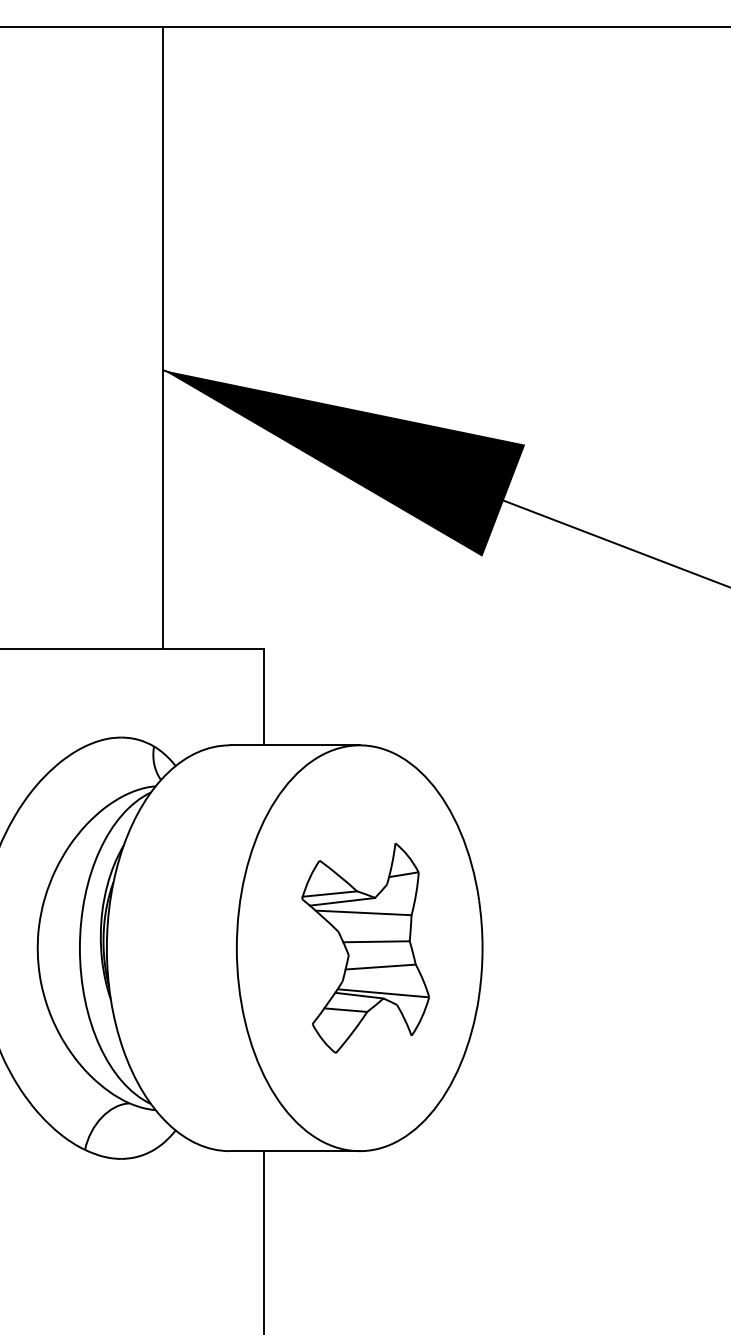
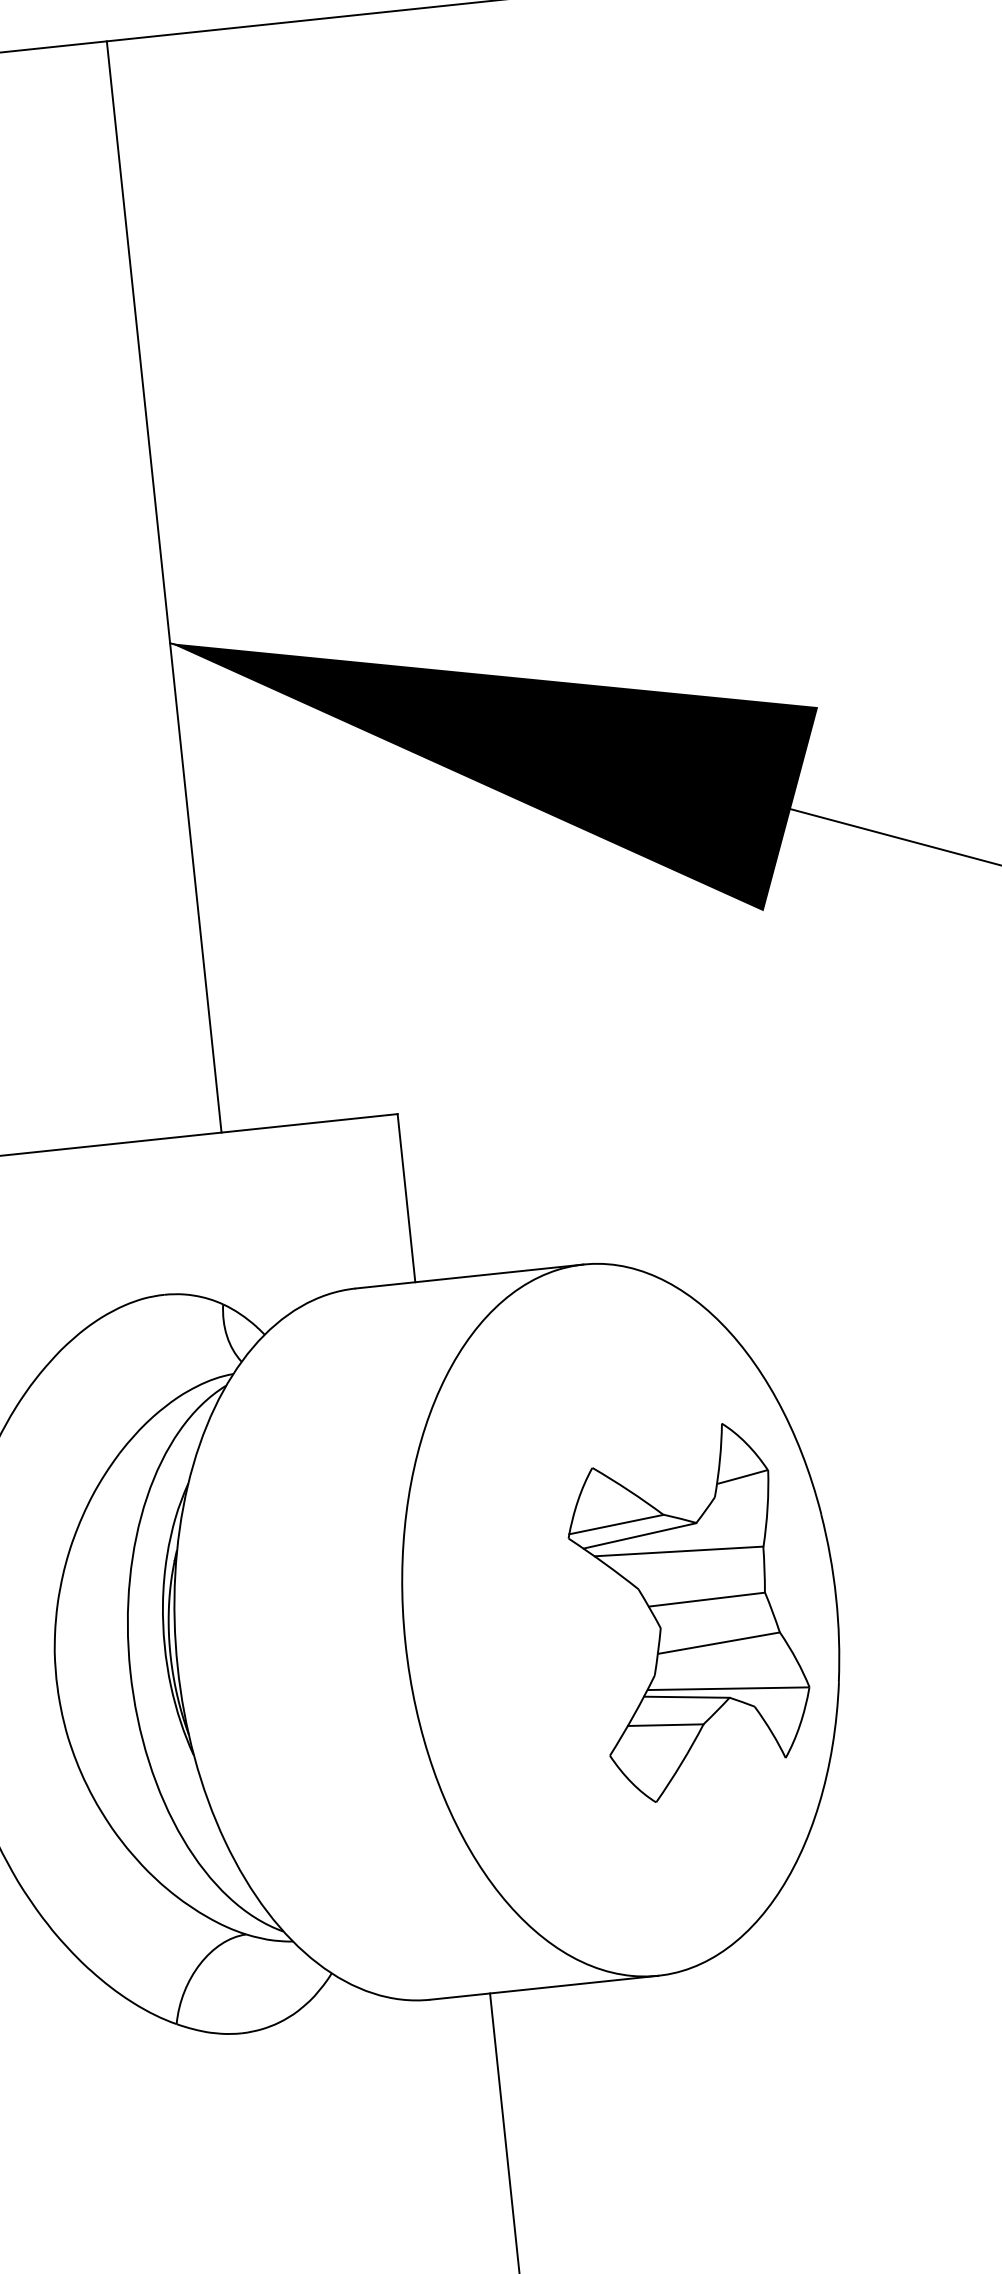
part: (365, 948) -> (688, 1613), moved

